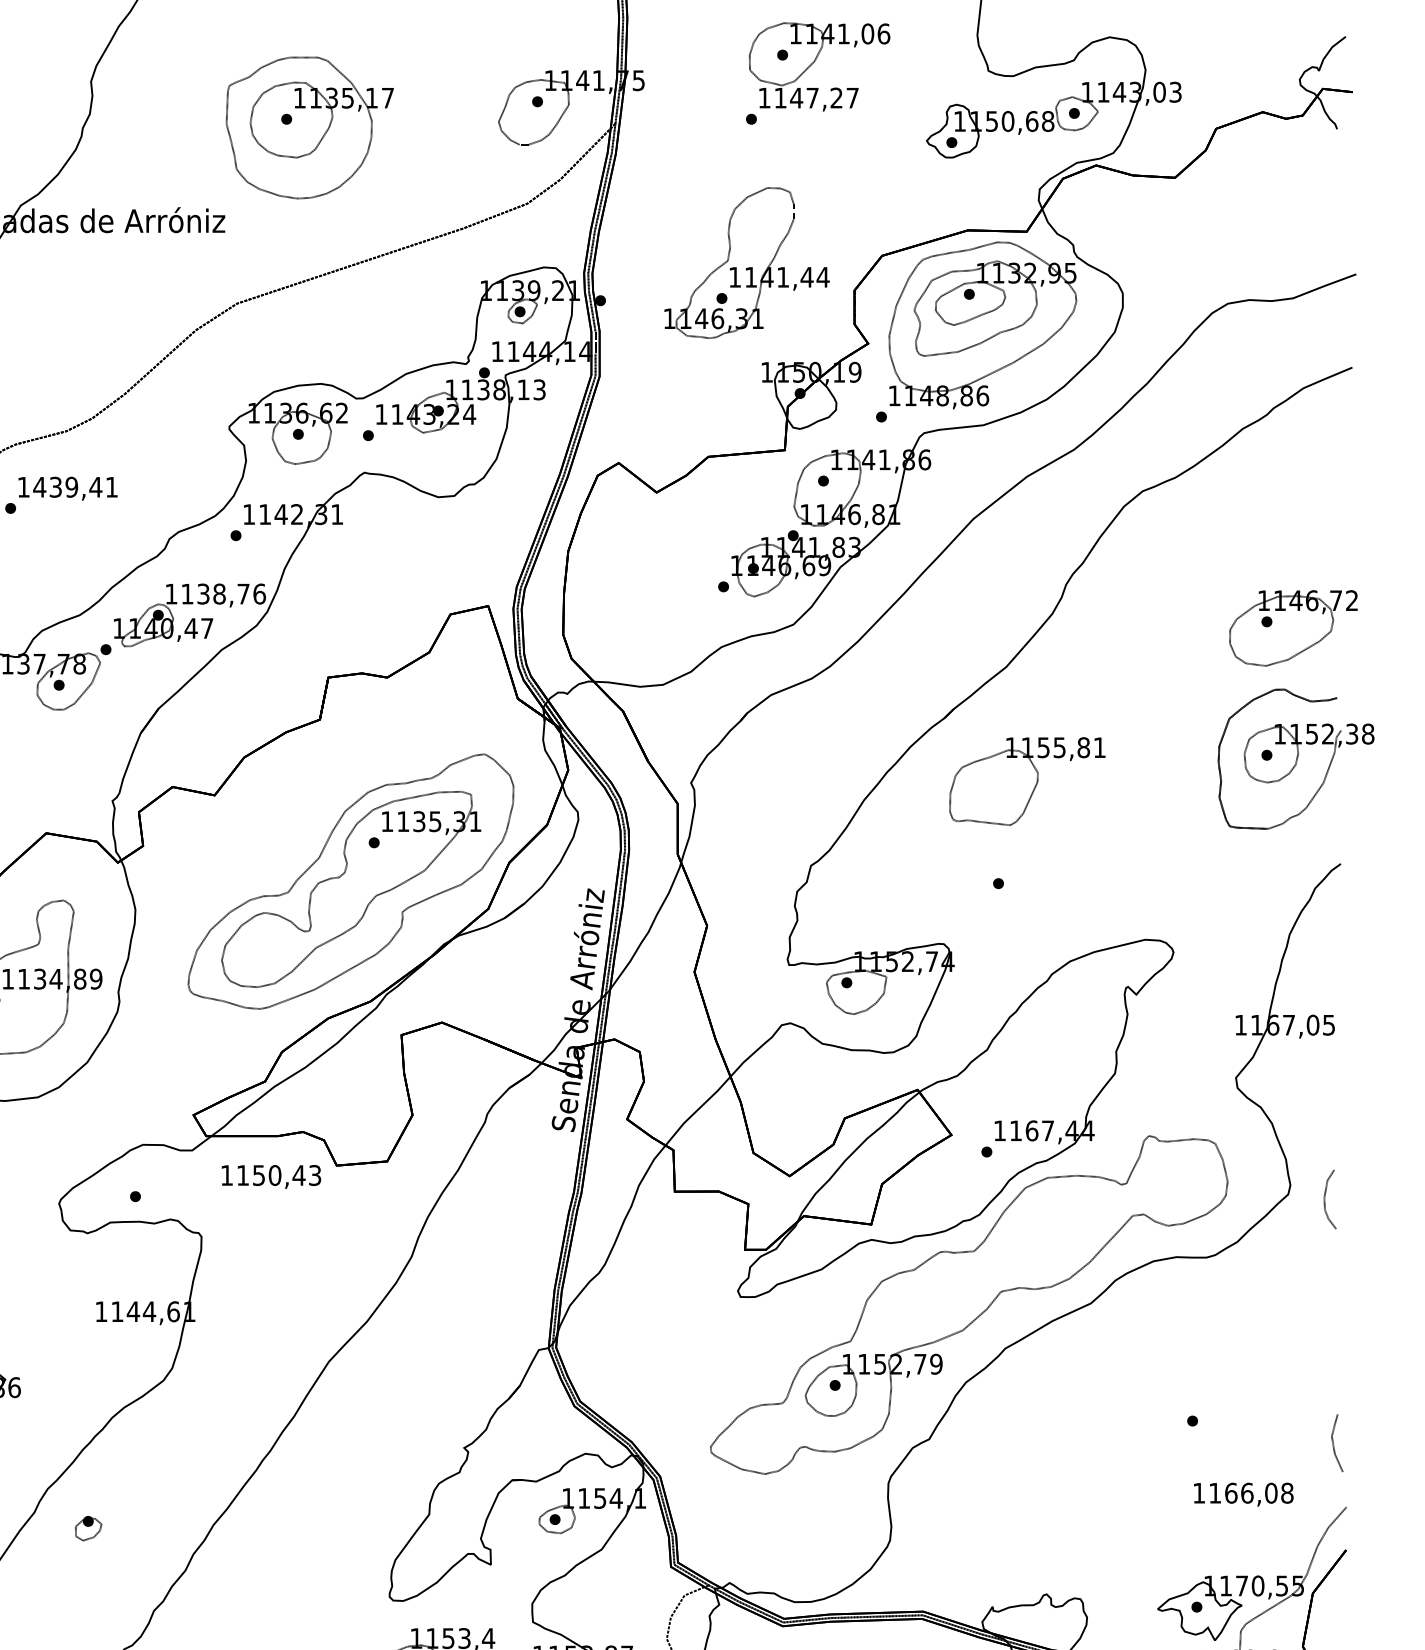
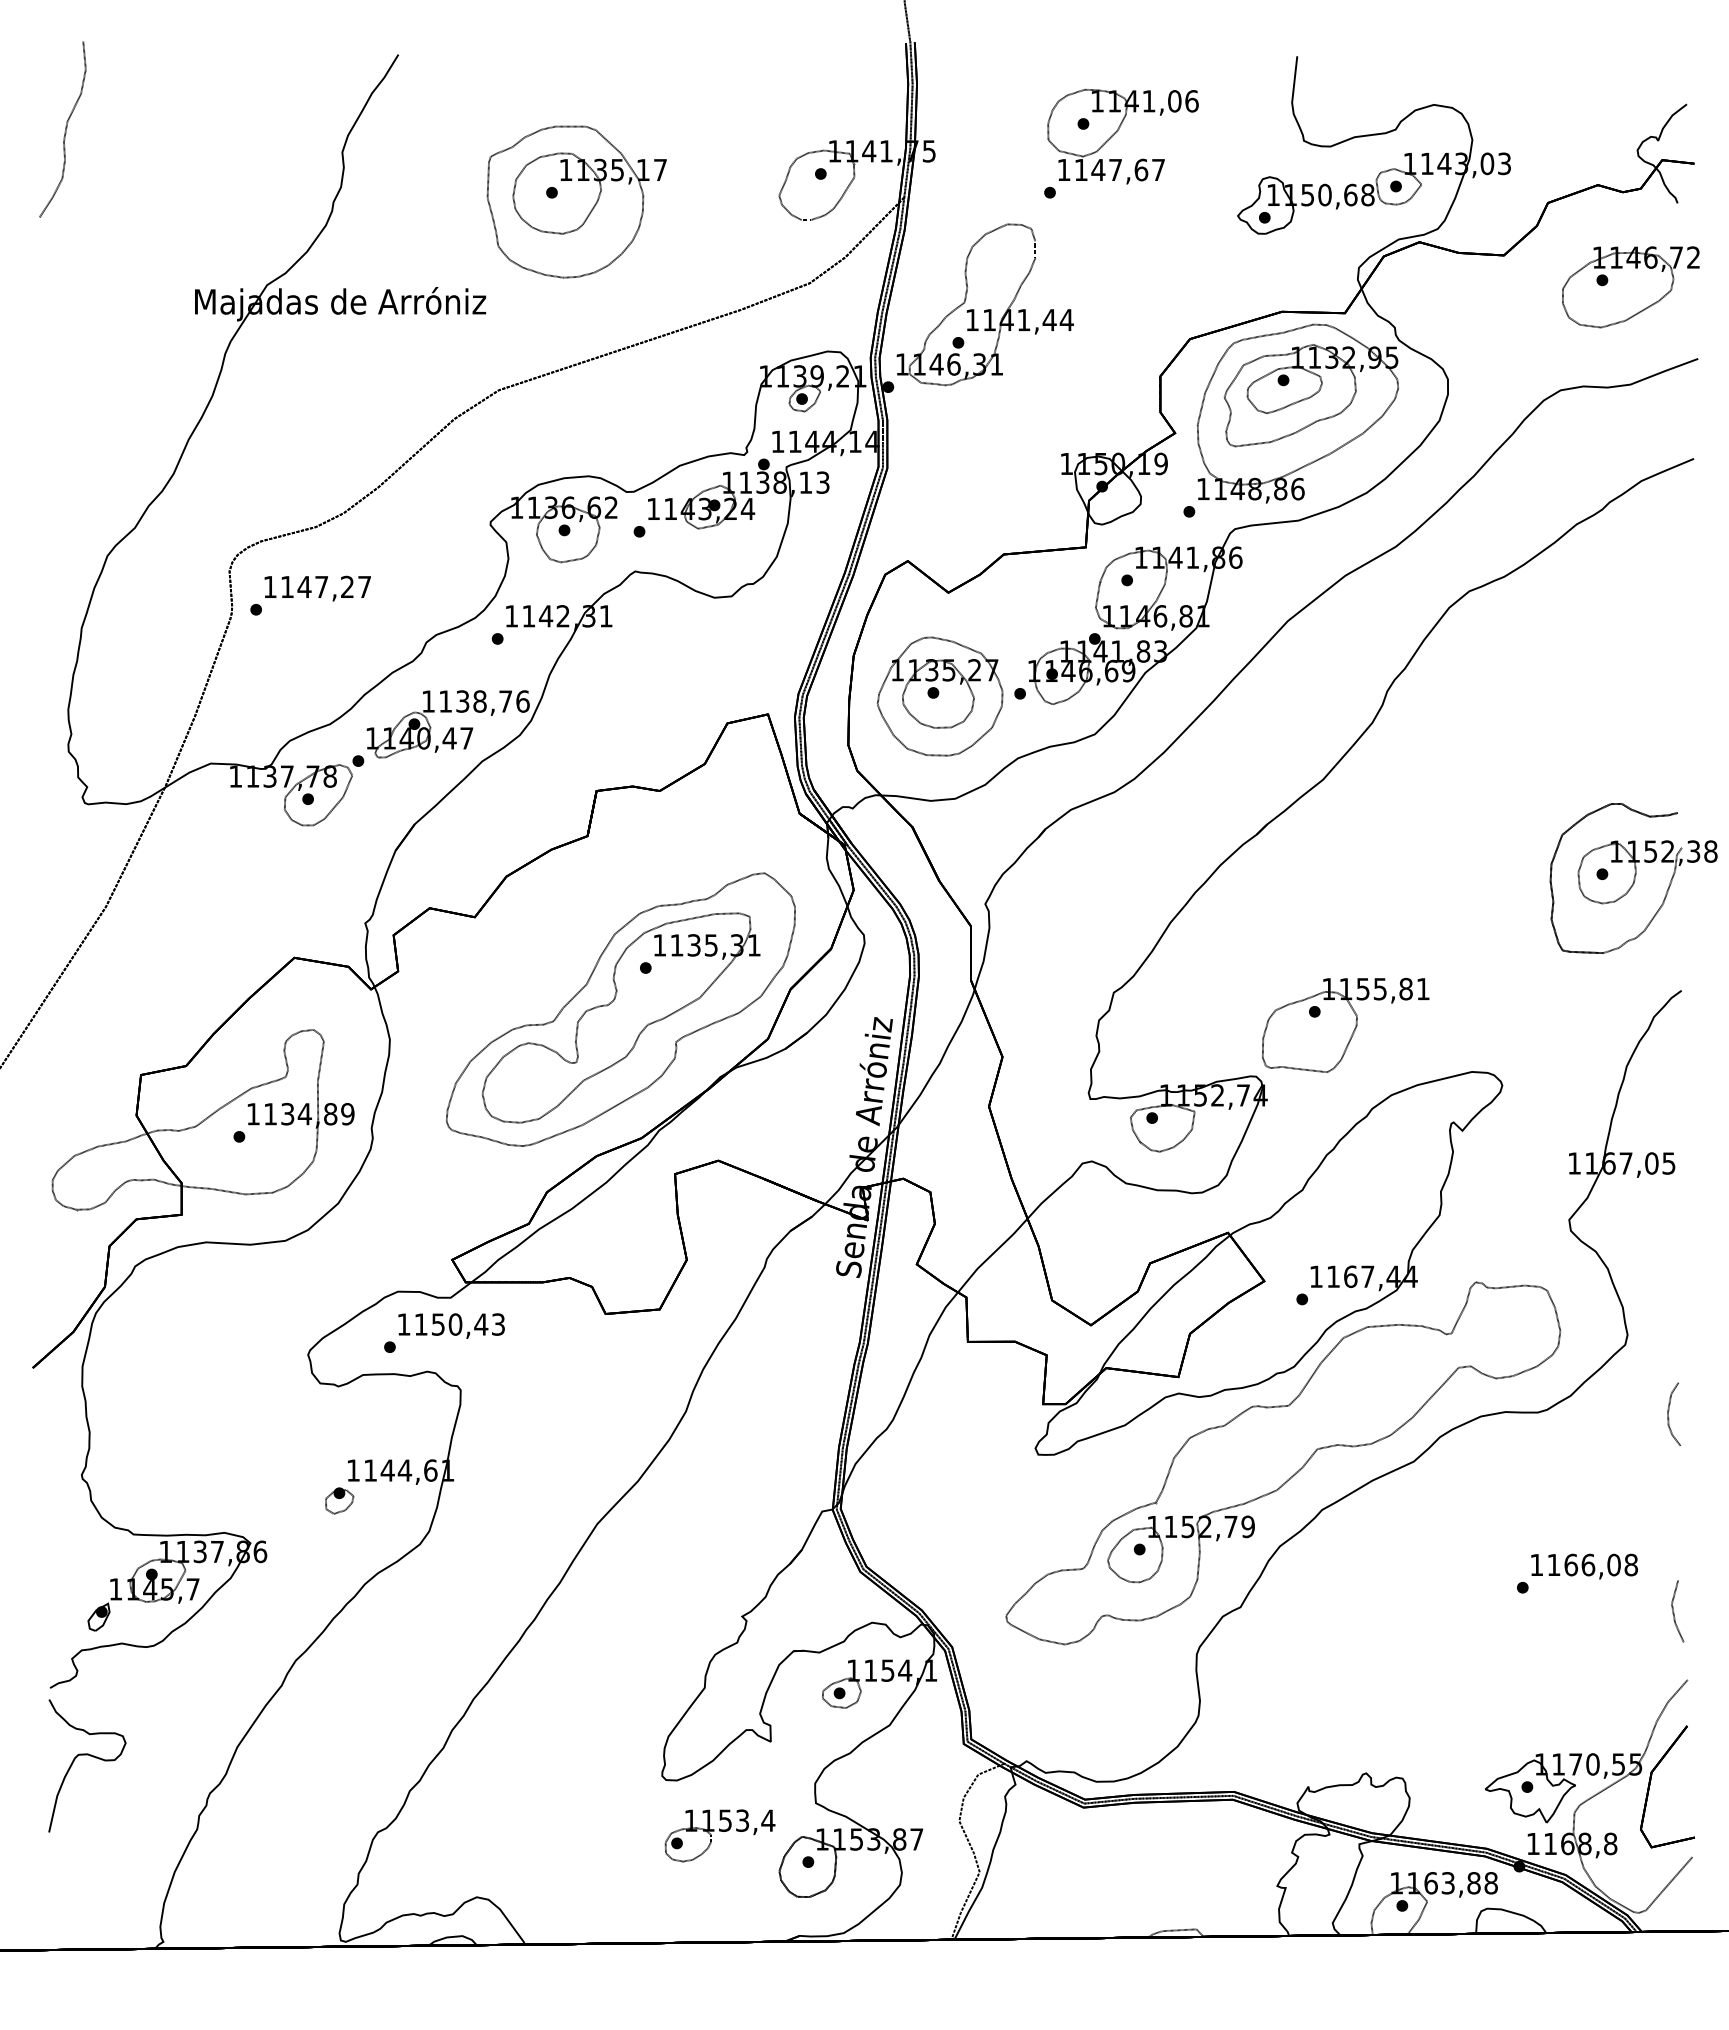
text: (836, 97) -> (1141, 169), 1147,27 -> 1147,67
part: (746, 262) -> (984, 304), moved
text: (75, 486) -> (325, 586), 1439,41 -> 1147,27
part: (648, 589) -> (939, 696), added
part: (1293, 628) -> (1630, 287), moved
part: (1027, 780) -> (1345, 1024), moved
text: (271, 1176) -> (451, 1325), moved
curve: (1324, 1199) -> (1668, 1414), moved
text: (1243, 1494) -> (1584, 1566), moved
part: (88, 1528) -> (339, 1500), moved

